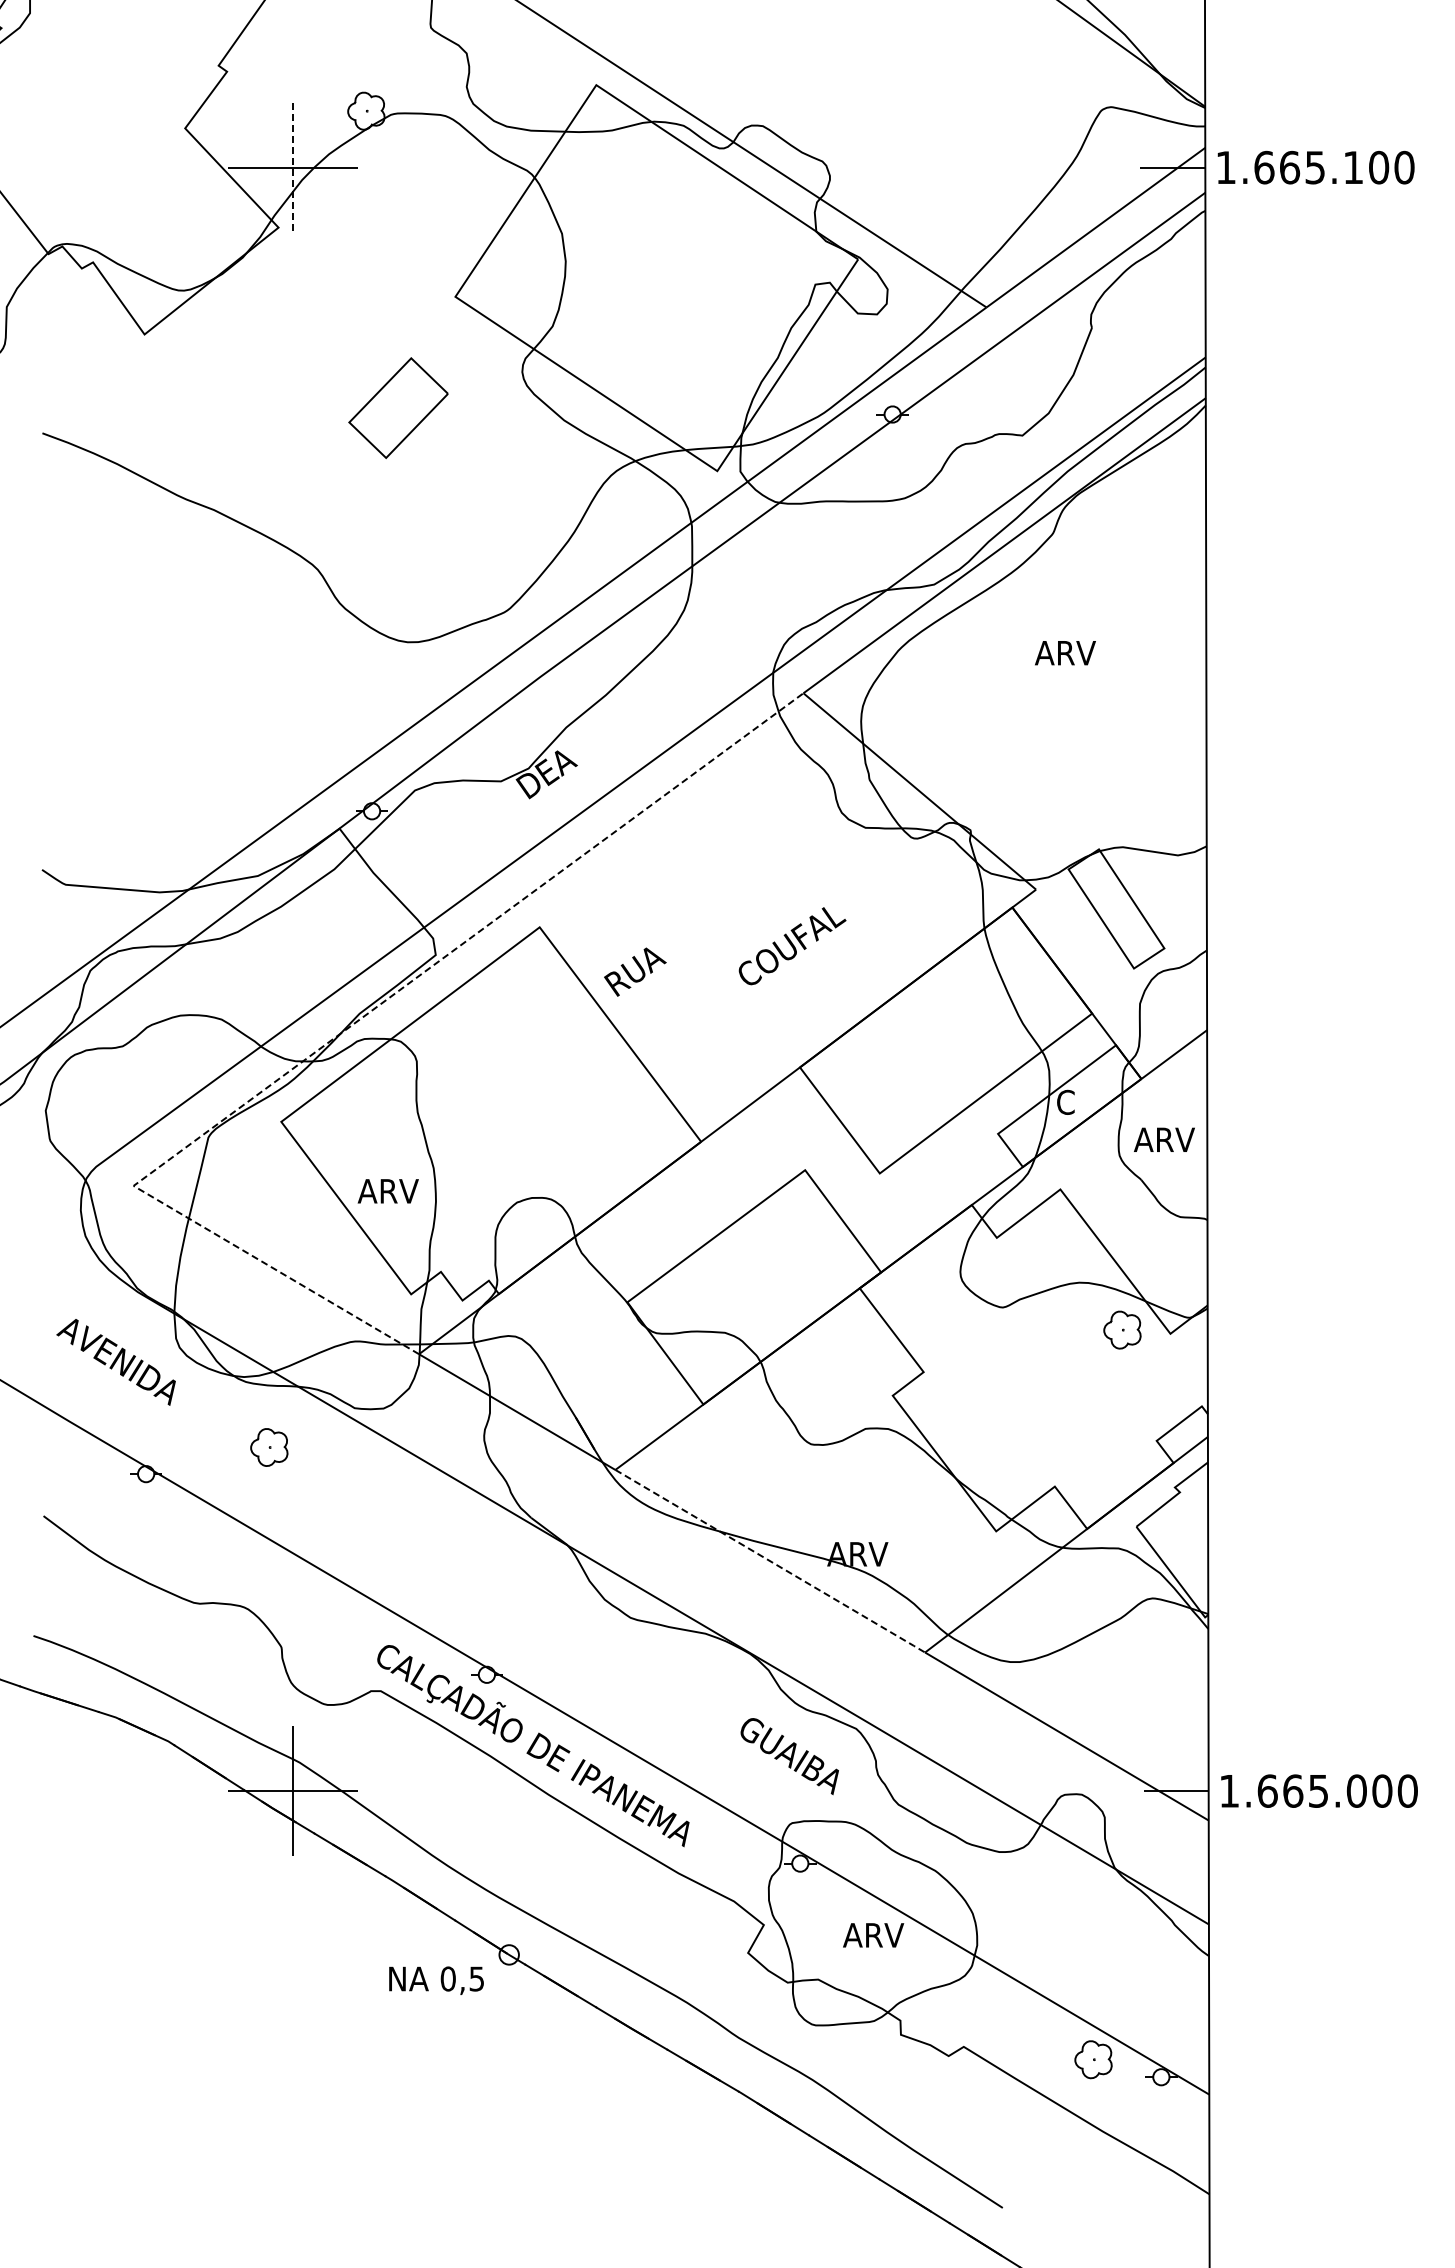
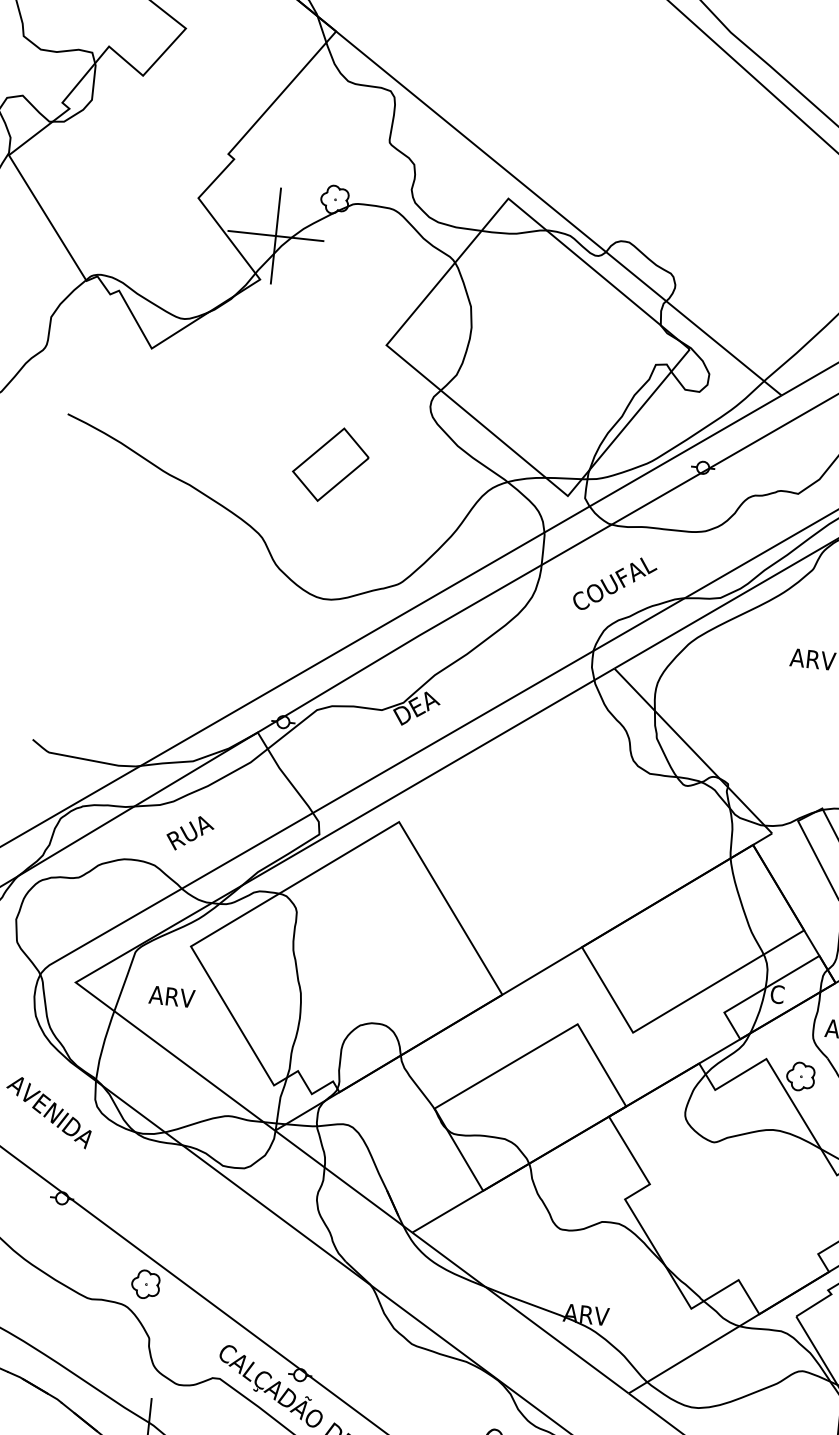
line: (293, 167) -> (276, 235), dashed -> solid
part: (398, 407) -> (330, 464), moved
text: (792, 946) -> (615, 584), moved
text: (635, 971) -> (190, 833), moved
line: (334, 1037) -> (237, 887), dashed -> solid
text: (387, 1191) -> (171, 996), moved
part: (1122, 1329) -> (800, 1076), moved
part: (269, 1447) -> (145, 1284), moved
line: (771, 1561) -> (521, 1313), dashed -> solid

